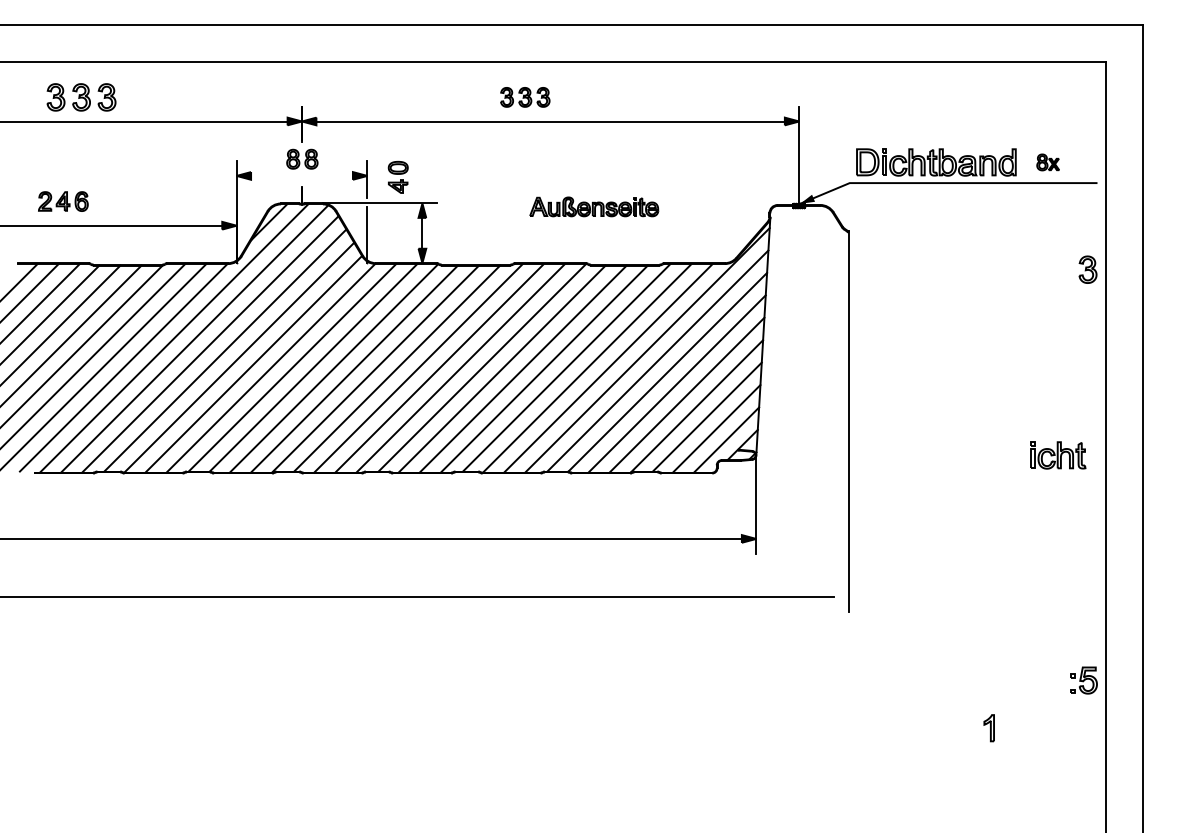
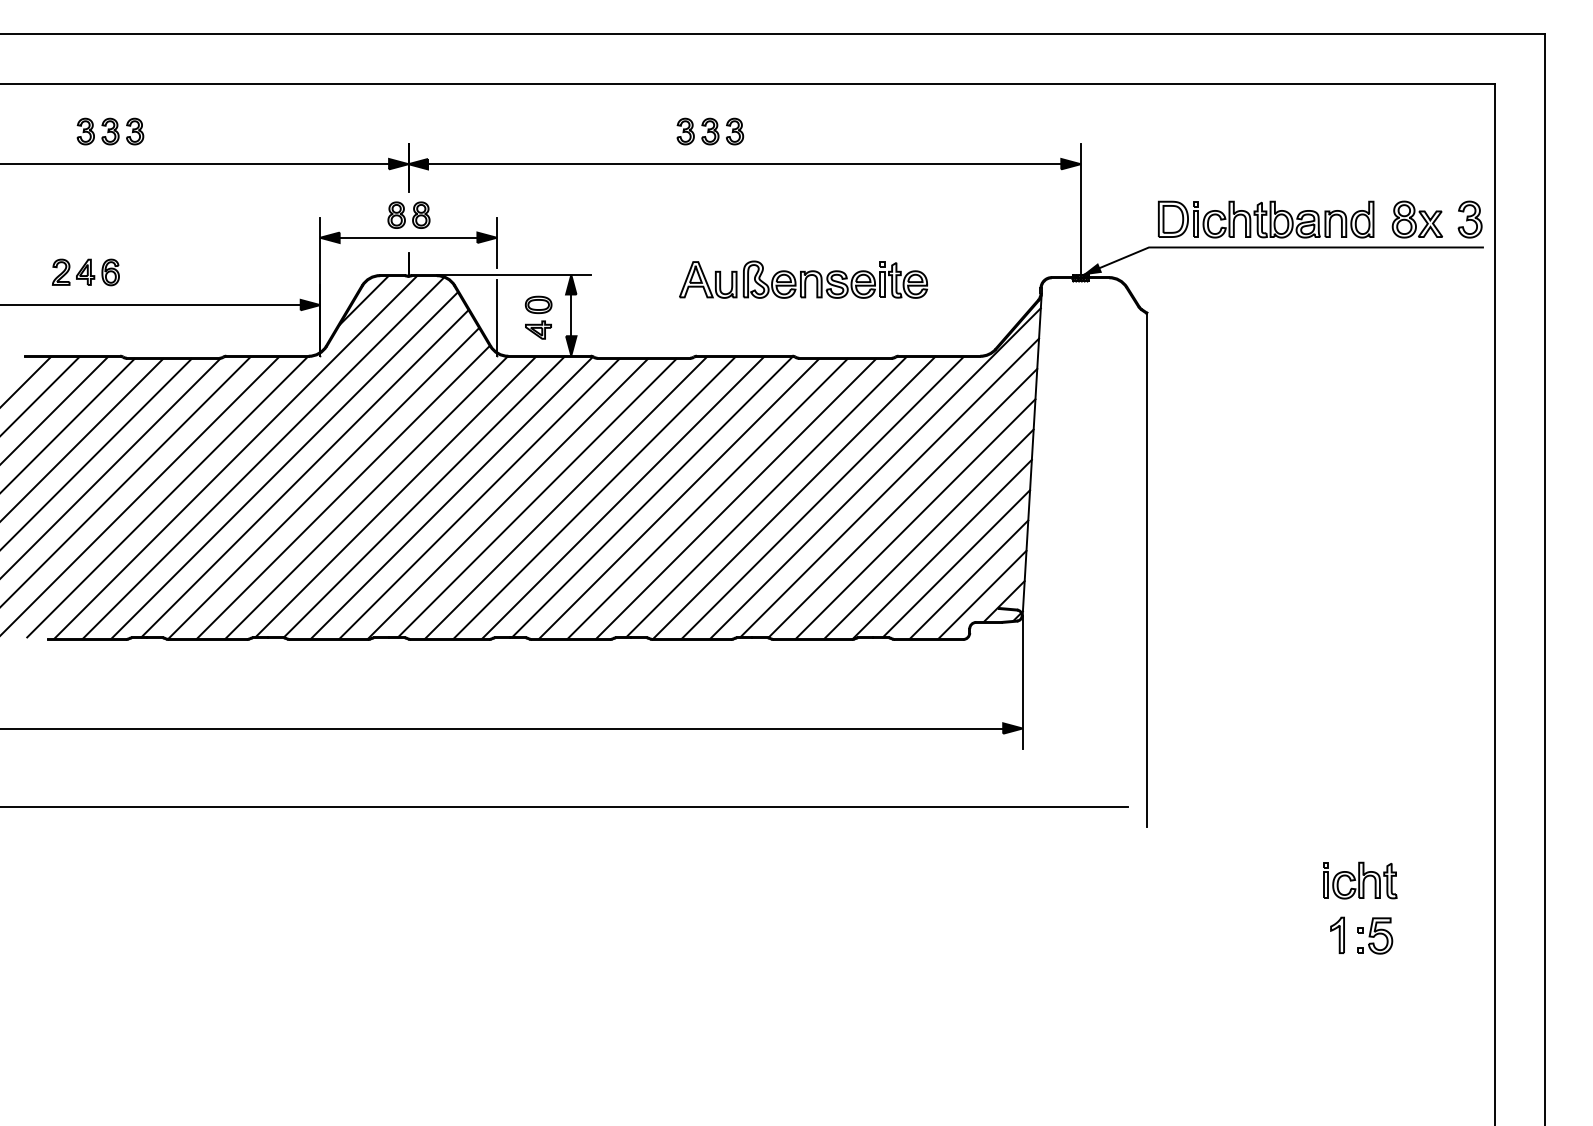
part: (81, 97) -> (110, 131), size x0.71
part: (1047, 162) -> (1416, 219), size x1.67
line: (301, 175) -> (408, 237), added
part: (398, 177) -> (538, 317), moved
part: (594, 206) -> (803, 279), size x1.43
part: (1087, 269) -> (1469, 219), moved
part: (1058, 455) -> (1360, 880), moved
part: (1084, 680) -> (1375, 935), moved
part: (989, 727) -> (1337, 934), moved

